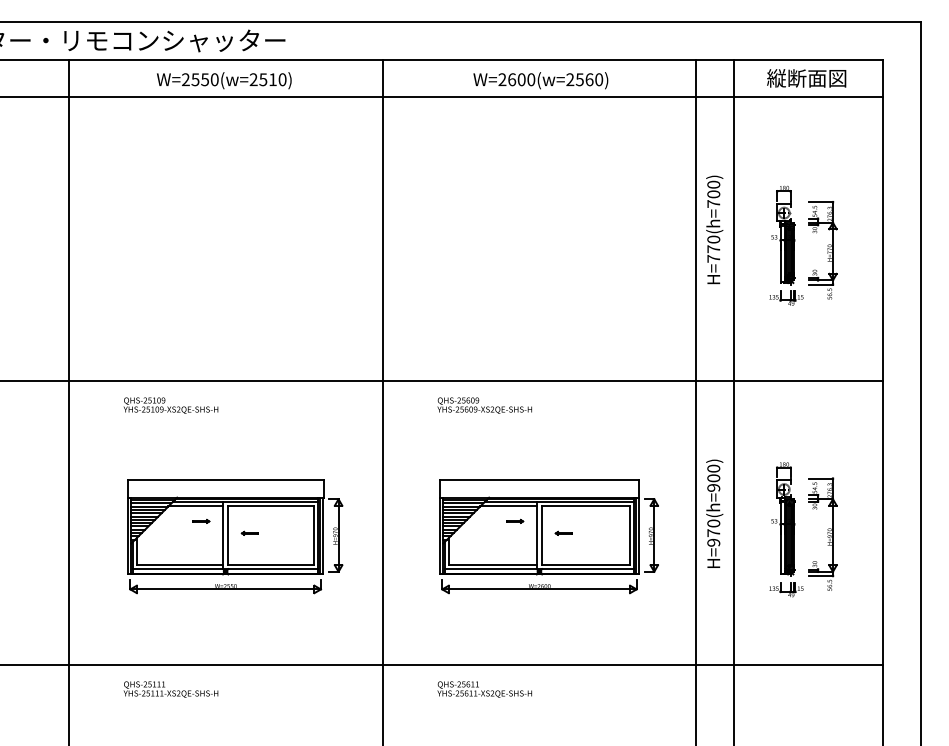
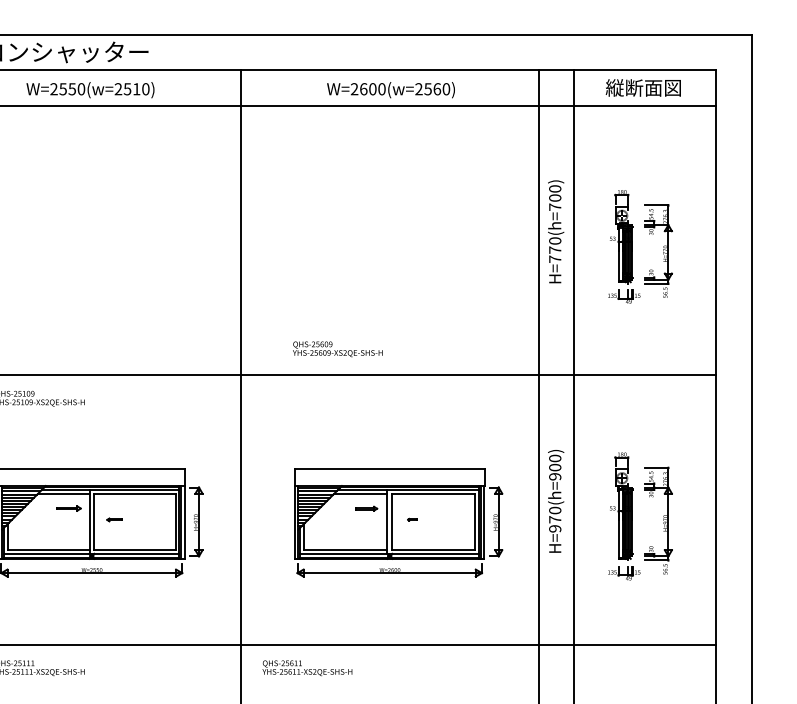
text: (484, 405) -> (337, 349), moved
part: (515, 520) -> (366, 507), size x1.4
part: (201, 521) -> (68, 508), size x1.6
part: (563, 532) -> (412, 519), size x0.6
text: (484, 689) -> (307, 668), moved

